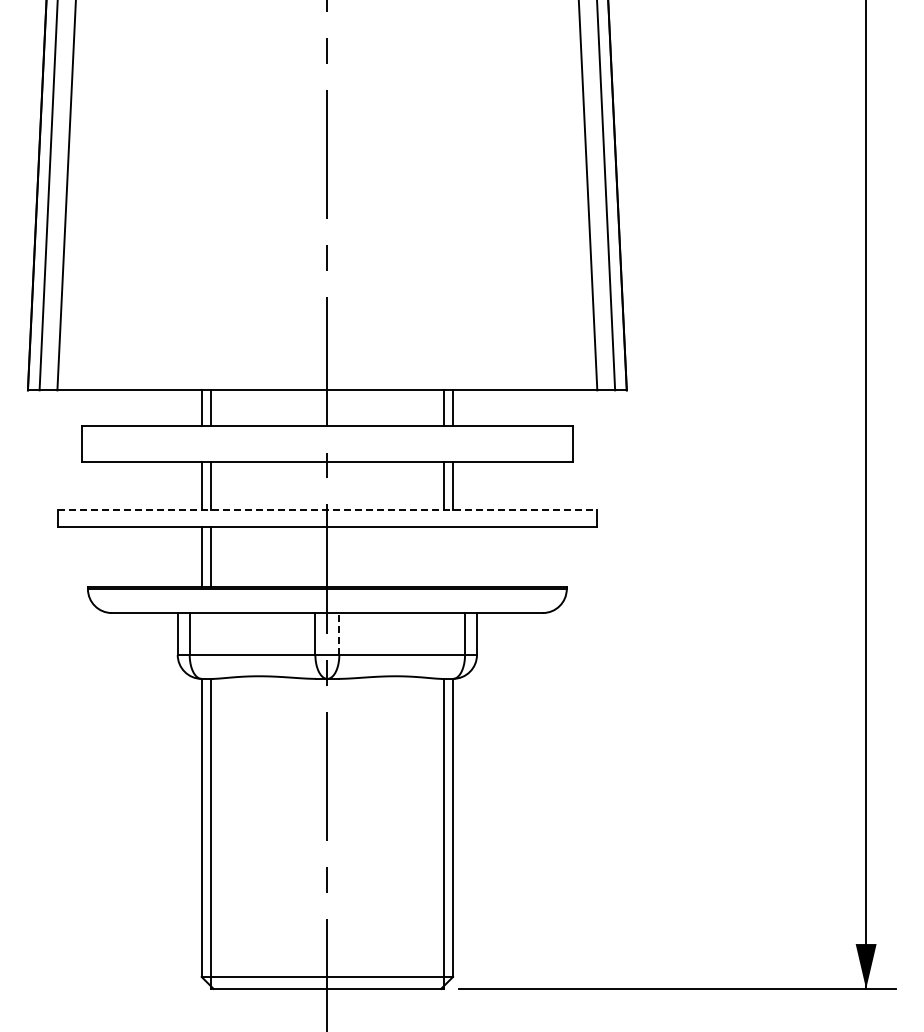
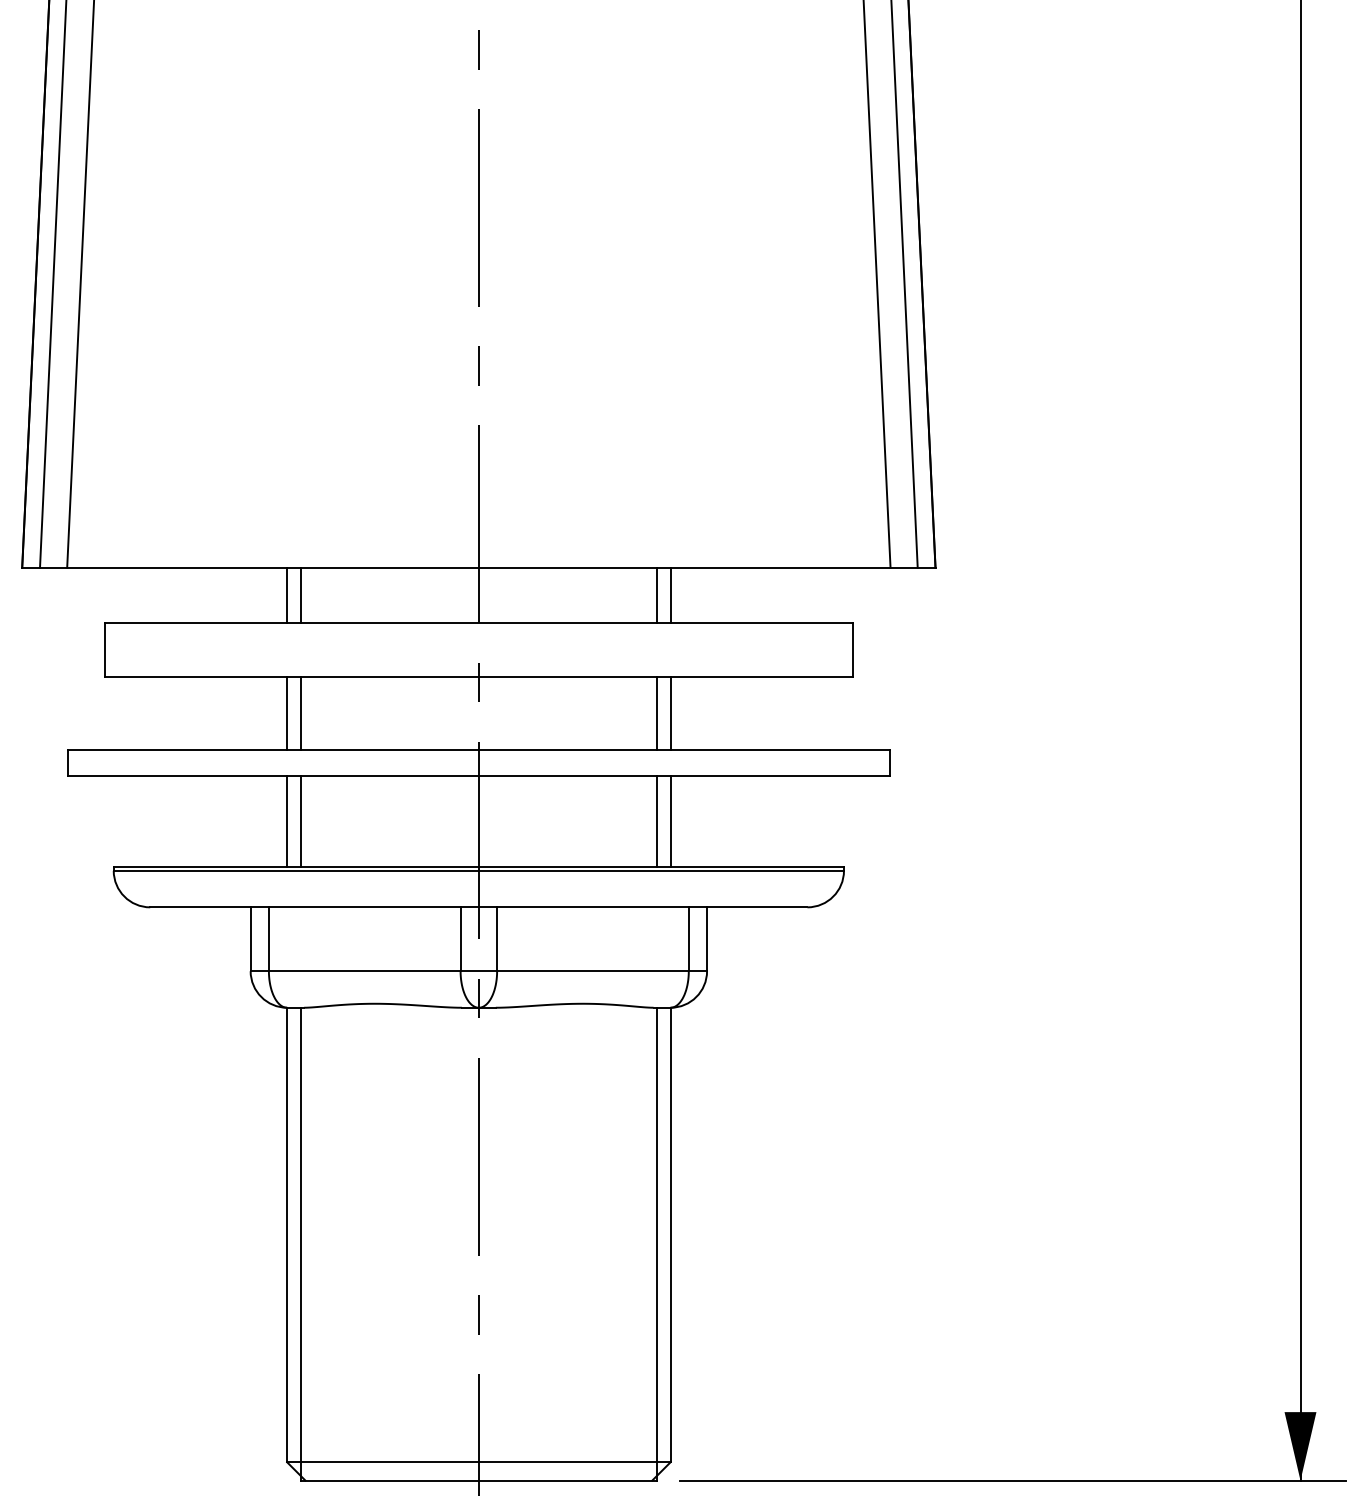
line: (327, 510) -> (479, 750), dashed -> solid
line: (444, 556) -> (657, 821), added
line: (453, 556) -> (671, 821), added
line: (339, 633) -> (497, 938), dashed -> solid

